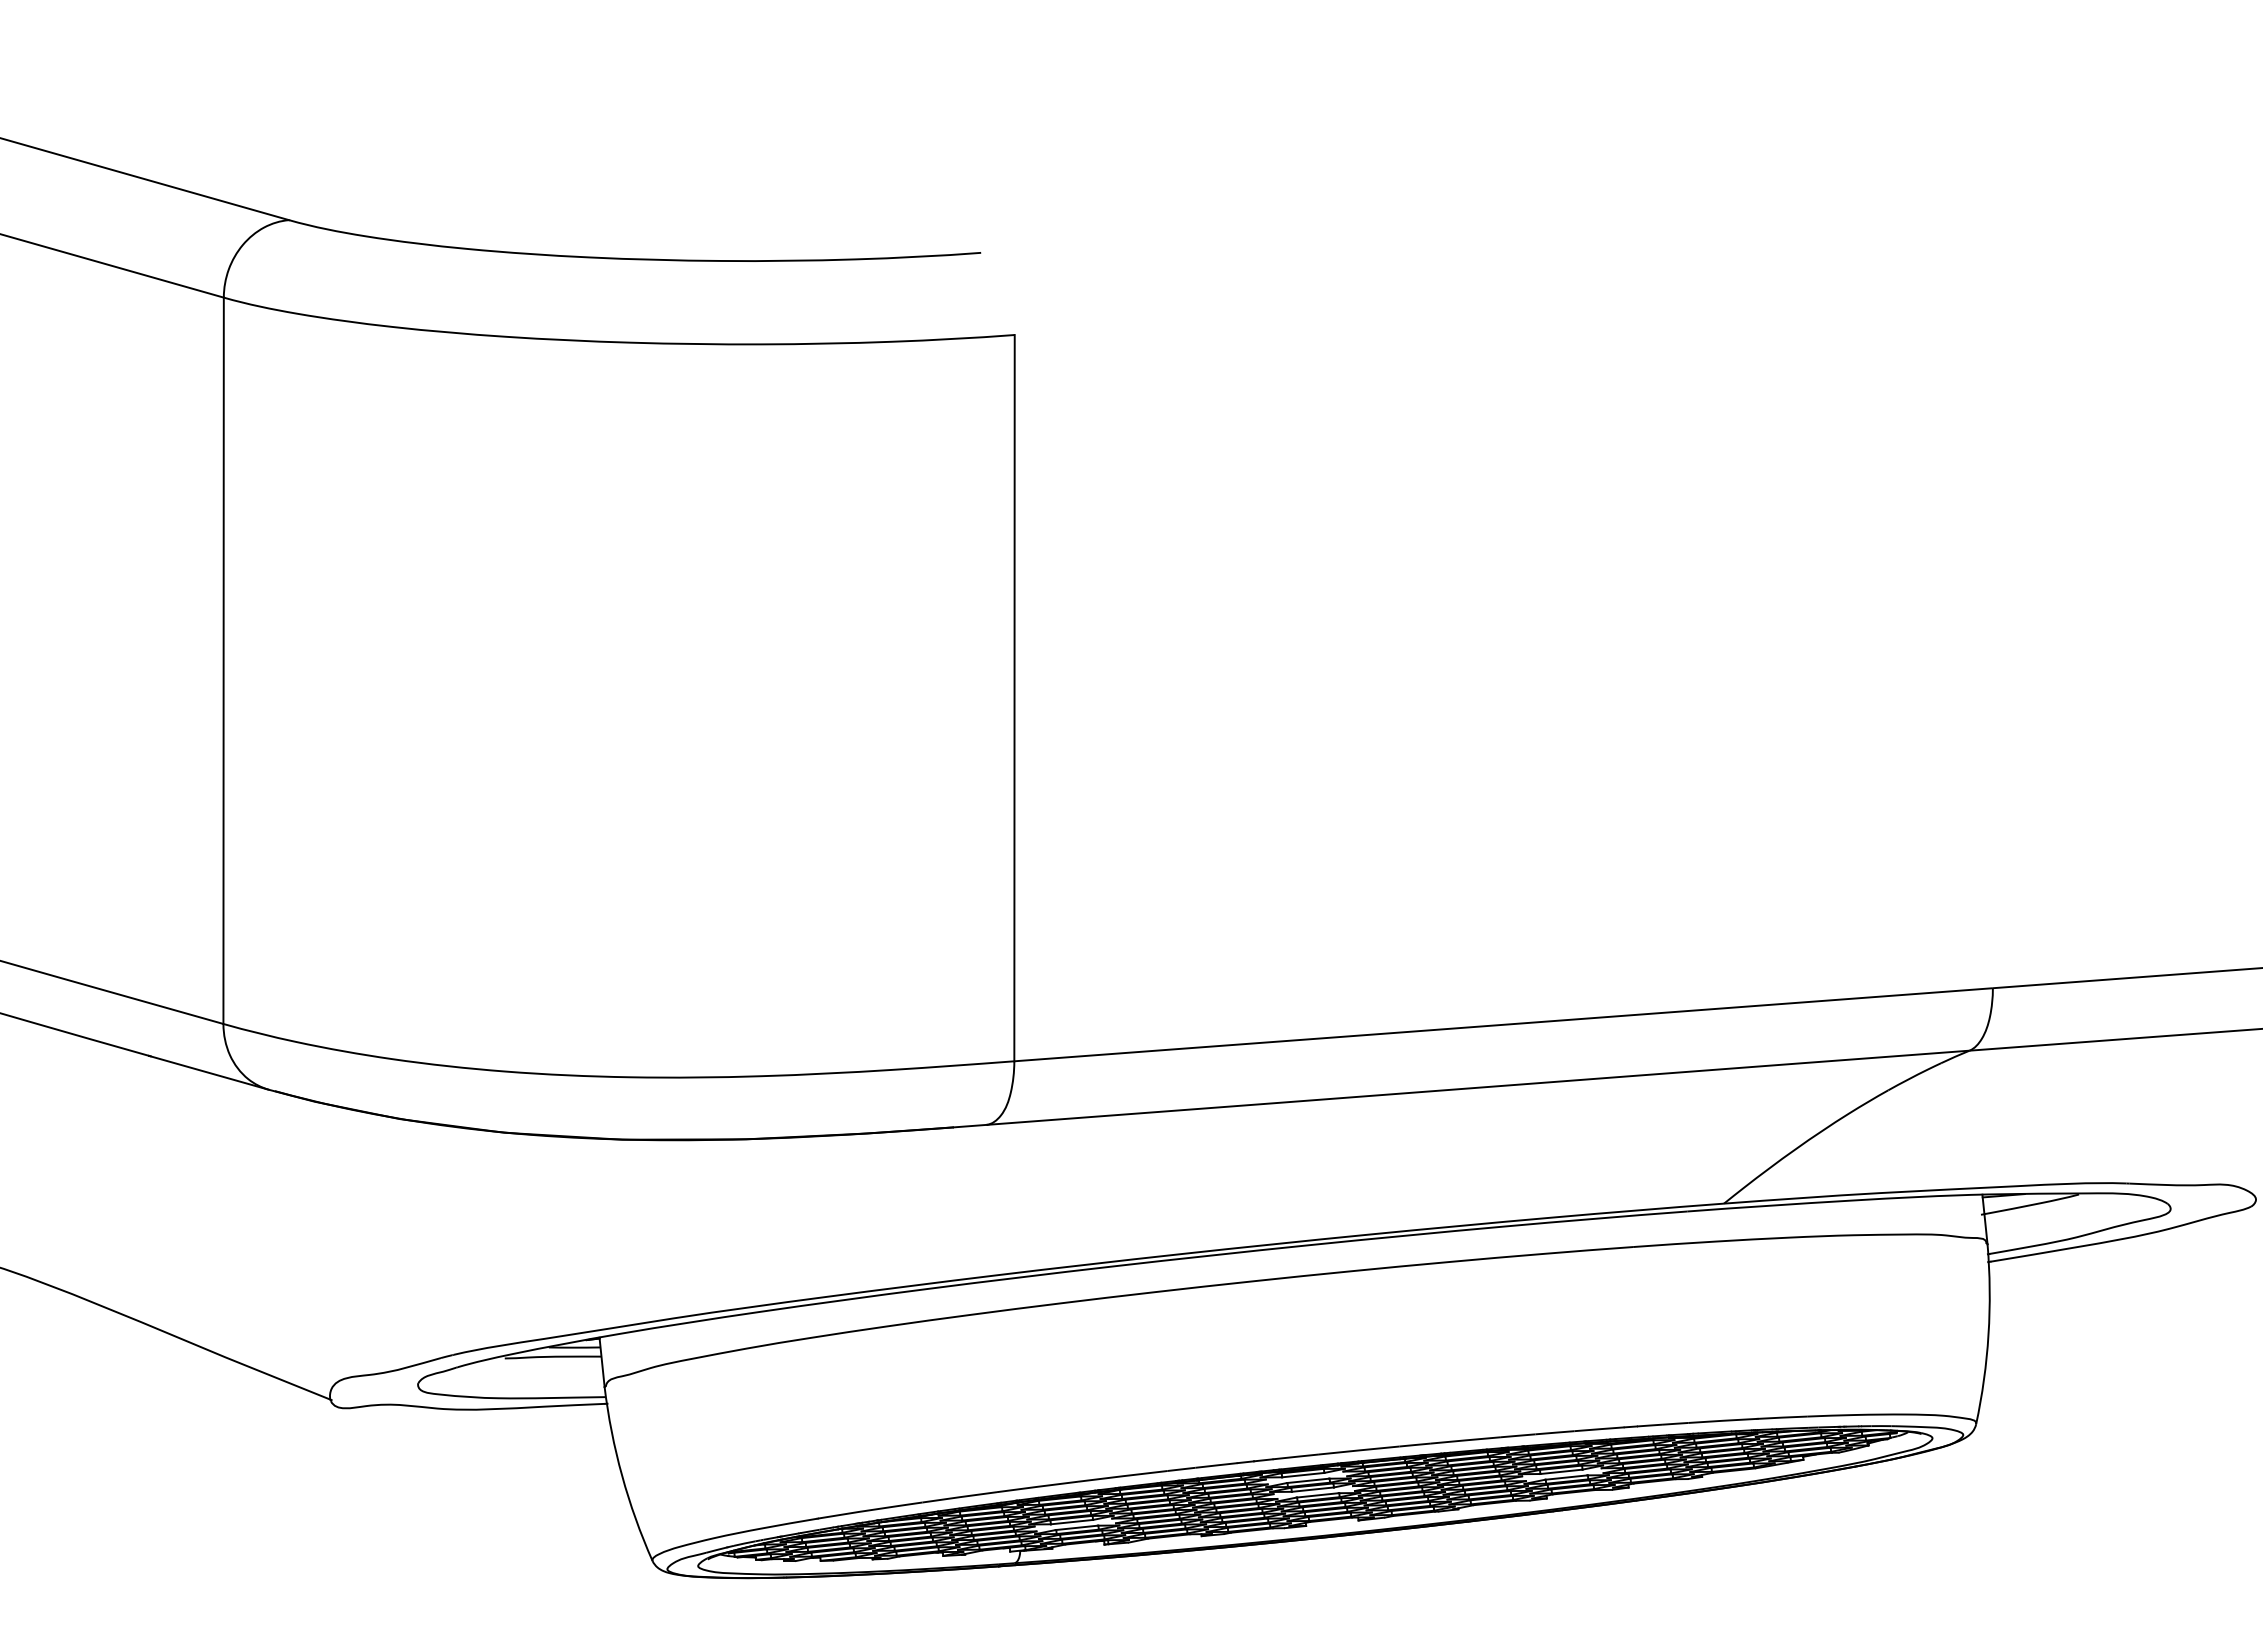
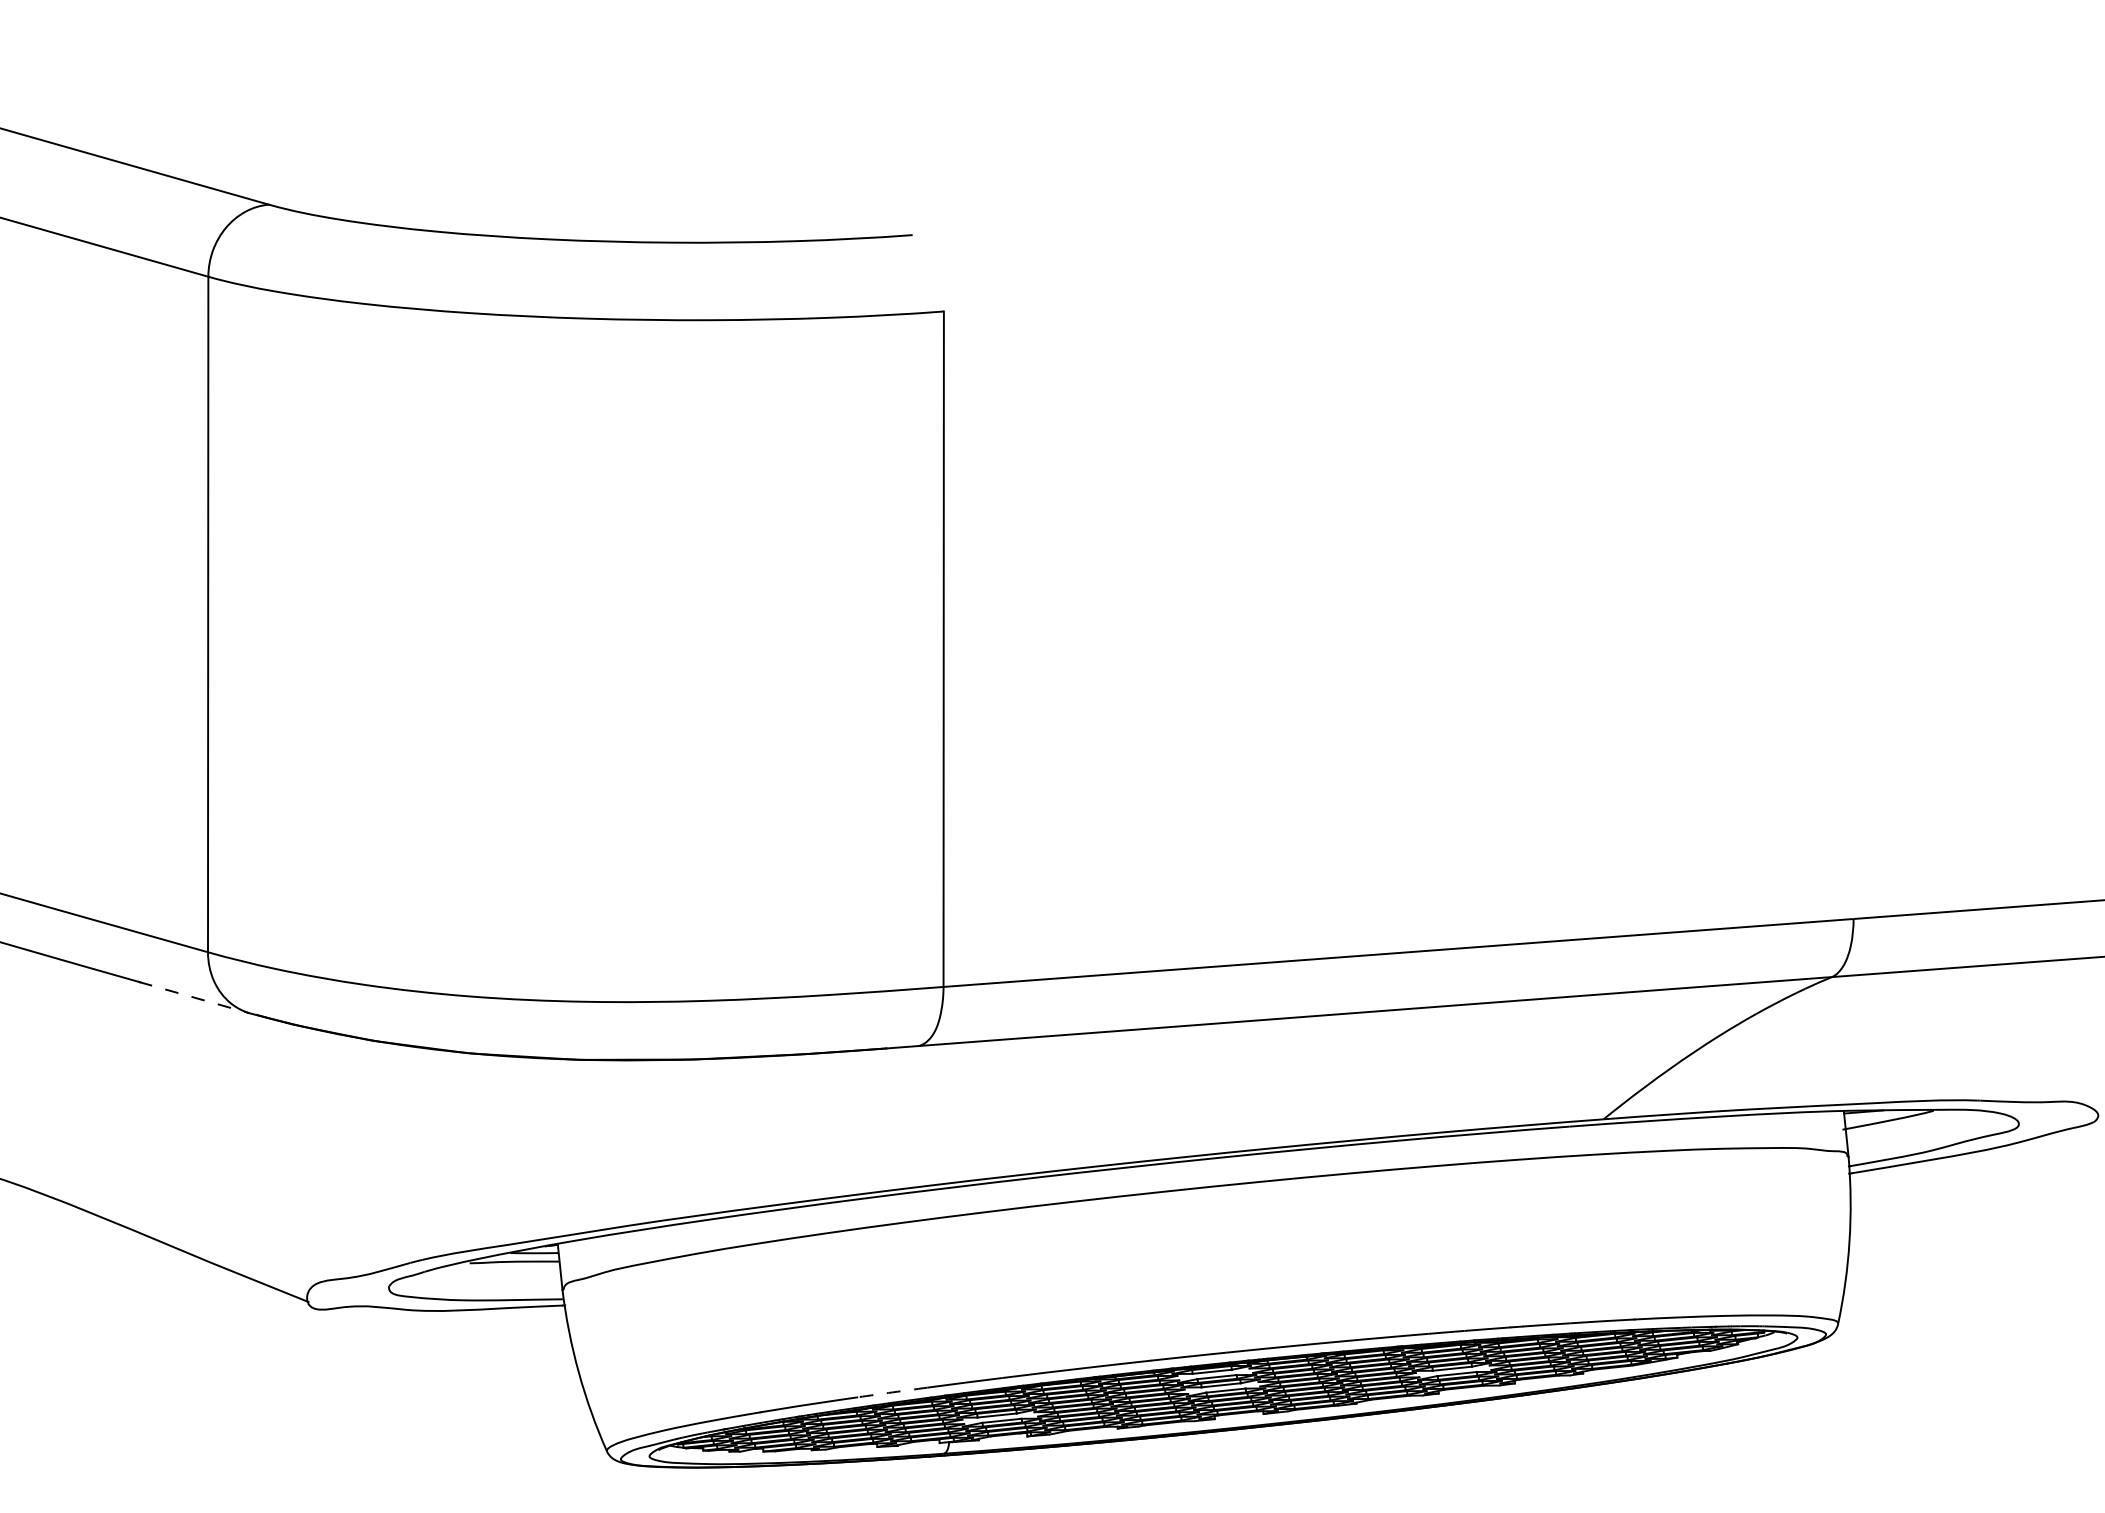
line: (209, 1072) -> (195, 997), solid -> dashed
arc: (959, 1497) -> (892, 1392), solid -> dashed

